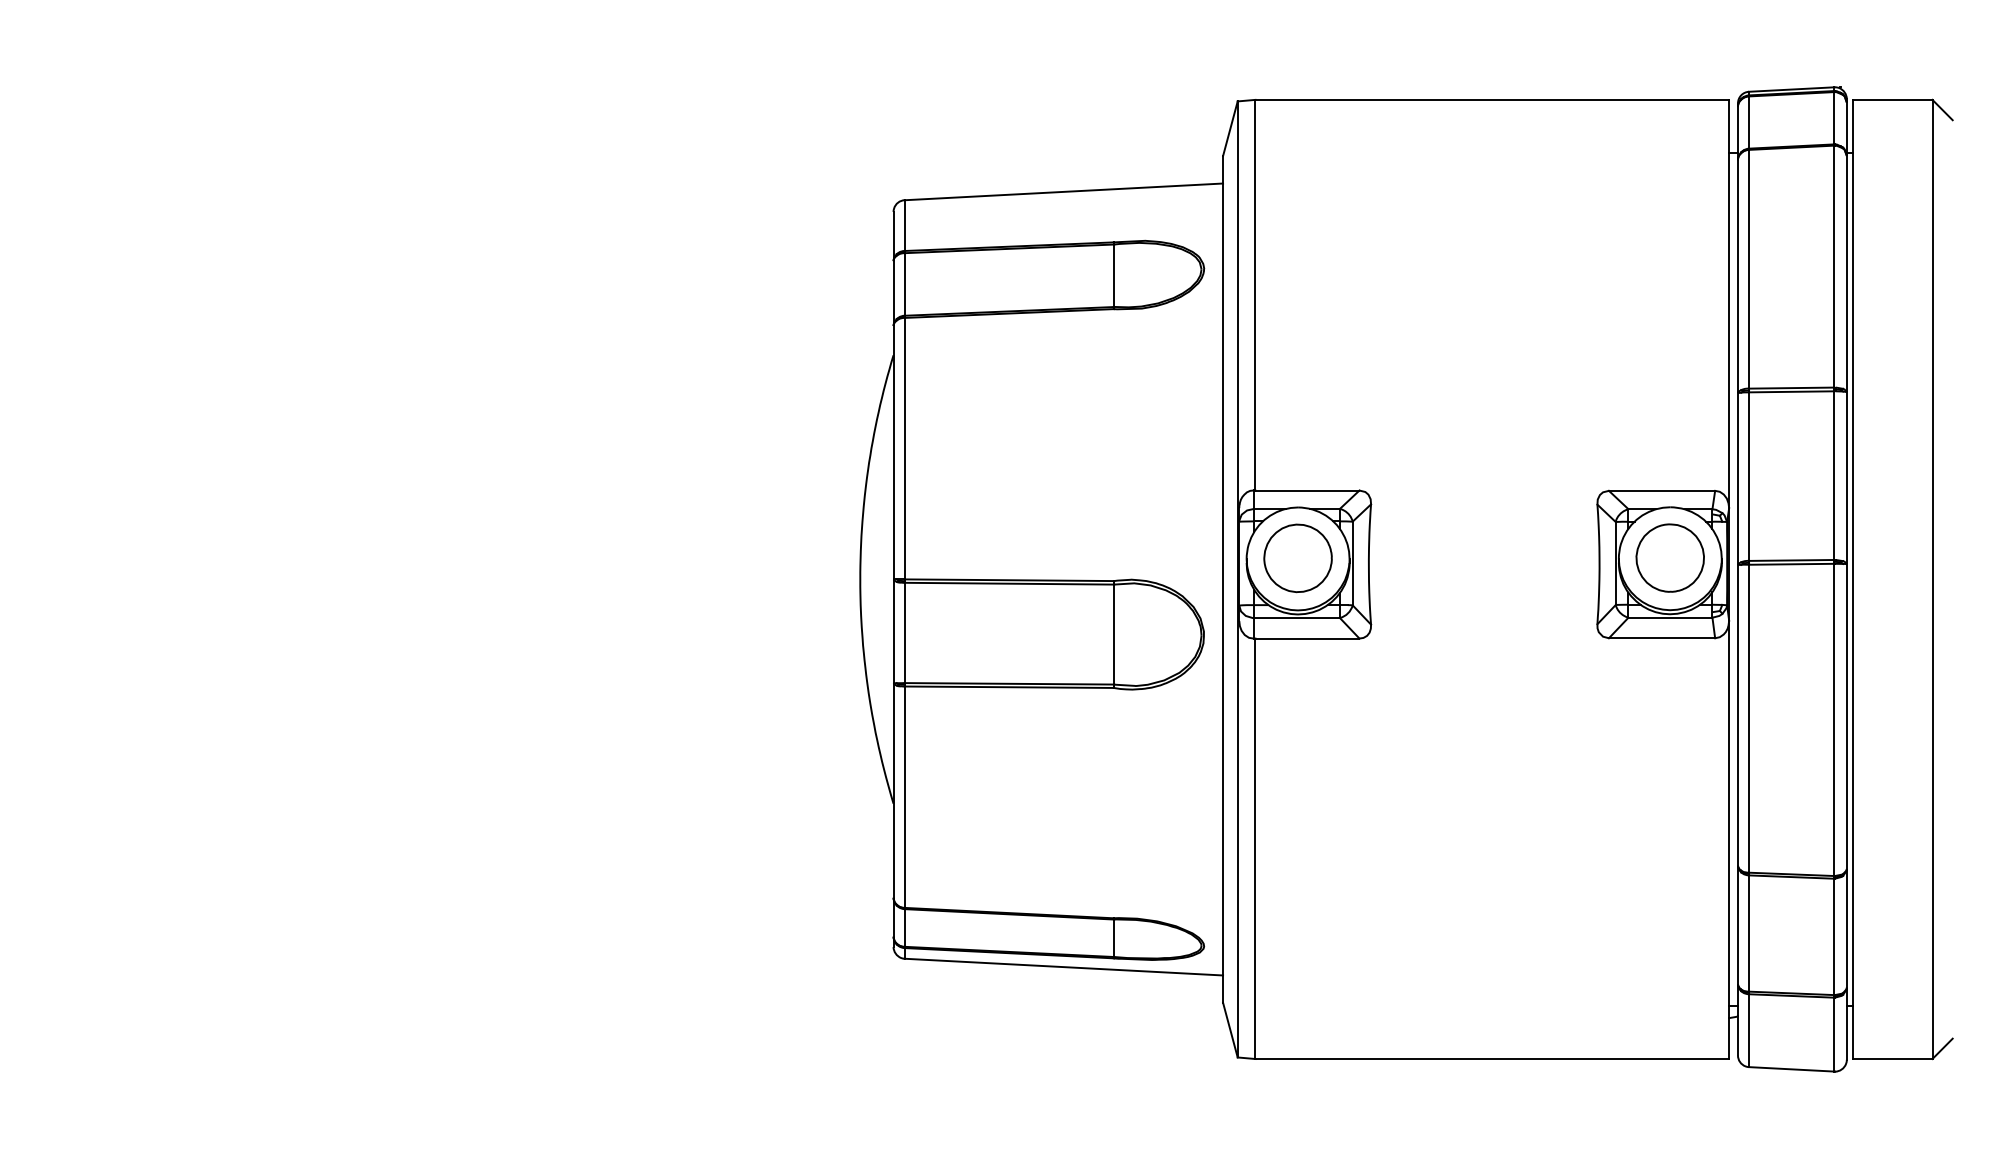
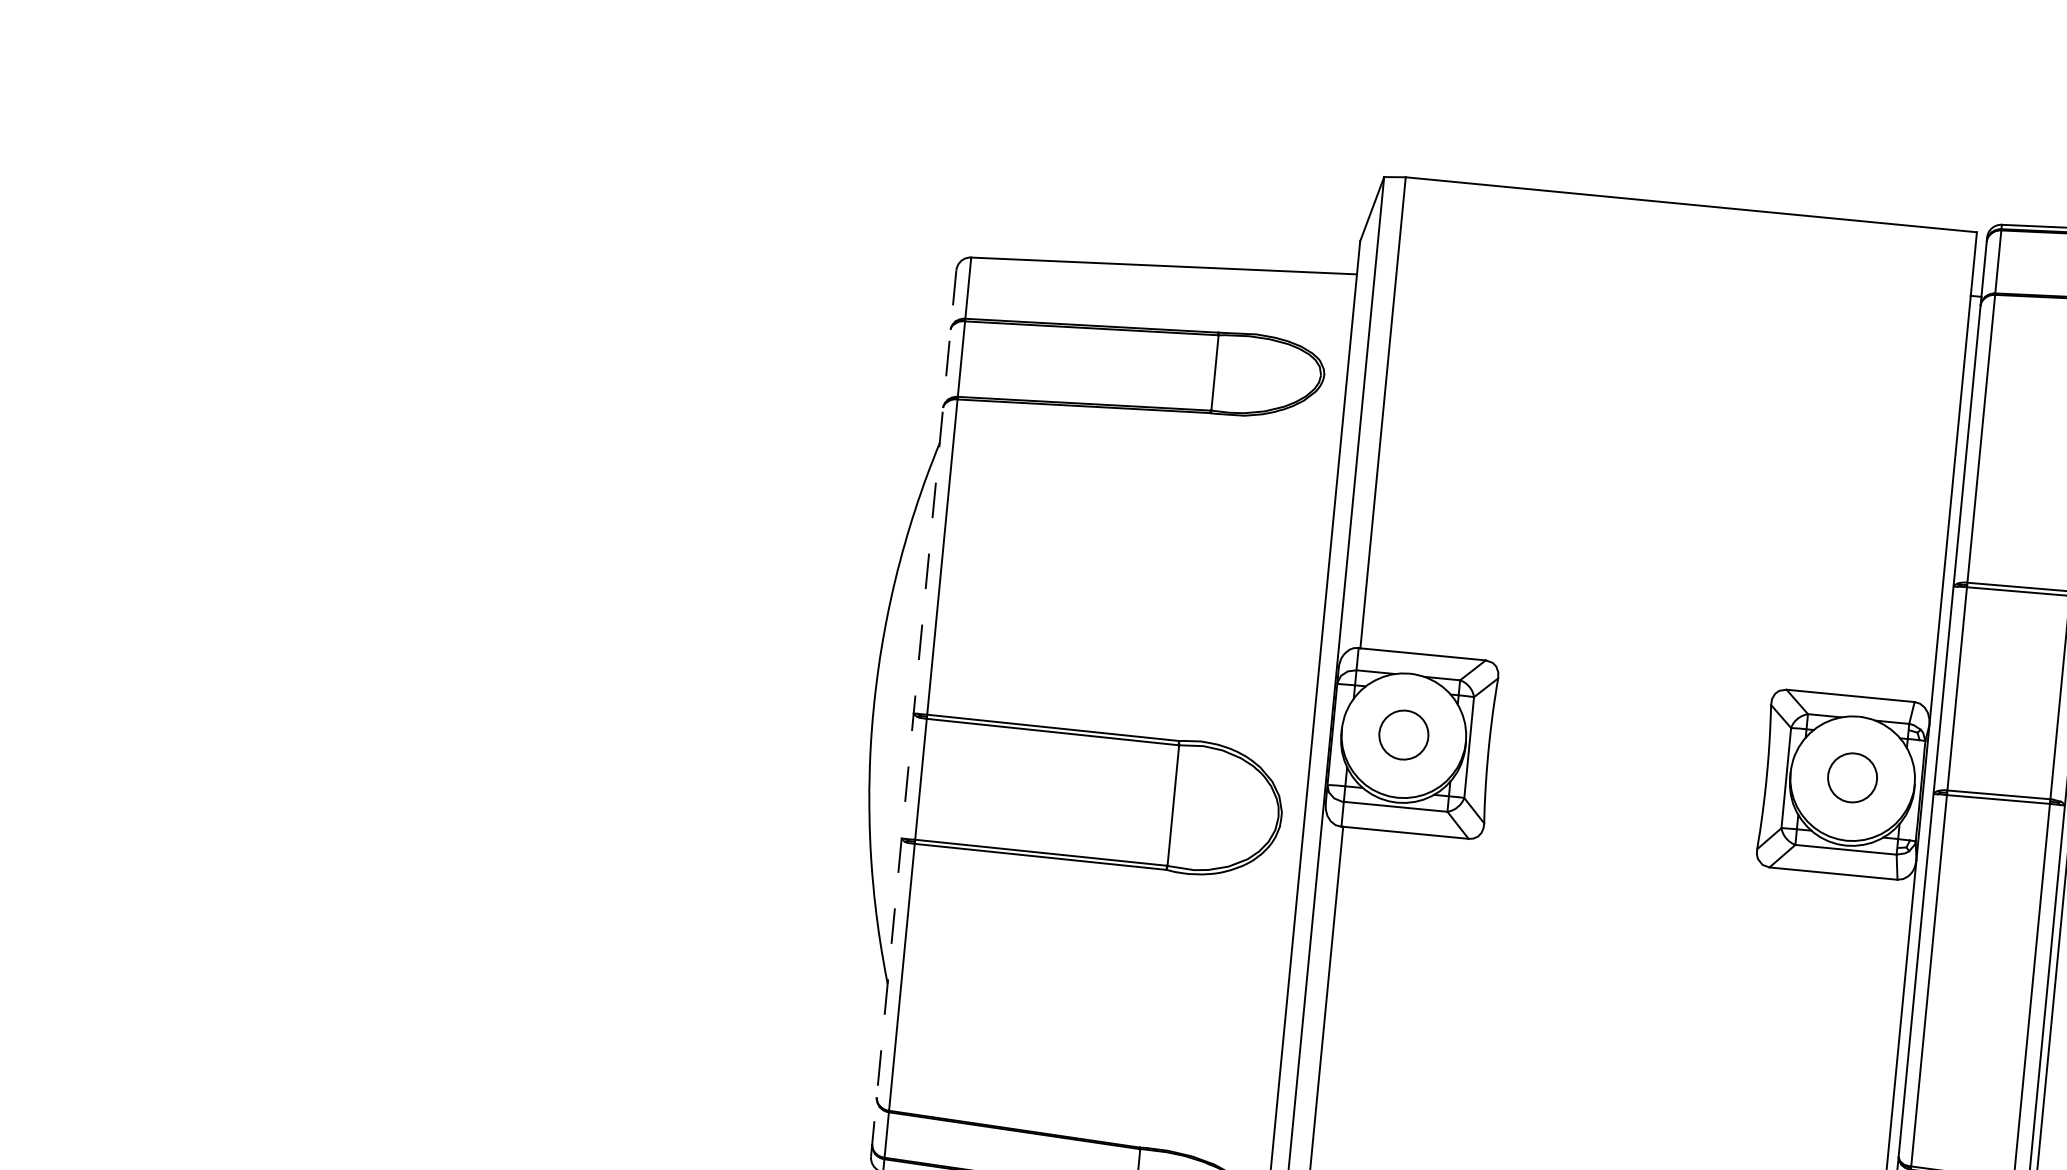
part: (1669, 557) -> (1851, 777), size x0.6
part: (1297, 558) -> (1403, 735), size x0.6
line: (893, 579) -> (913, 713), solid -> dashed

